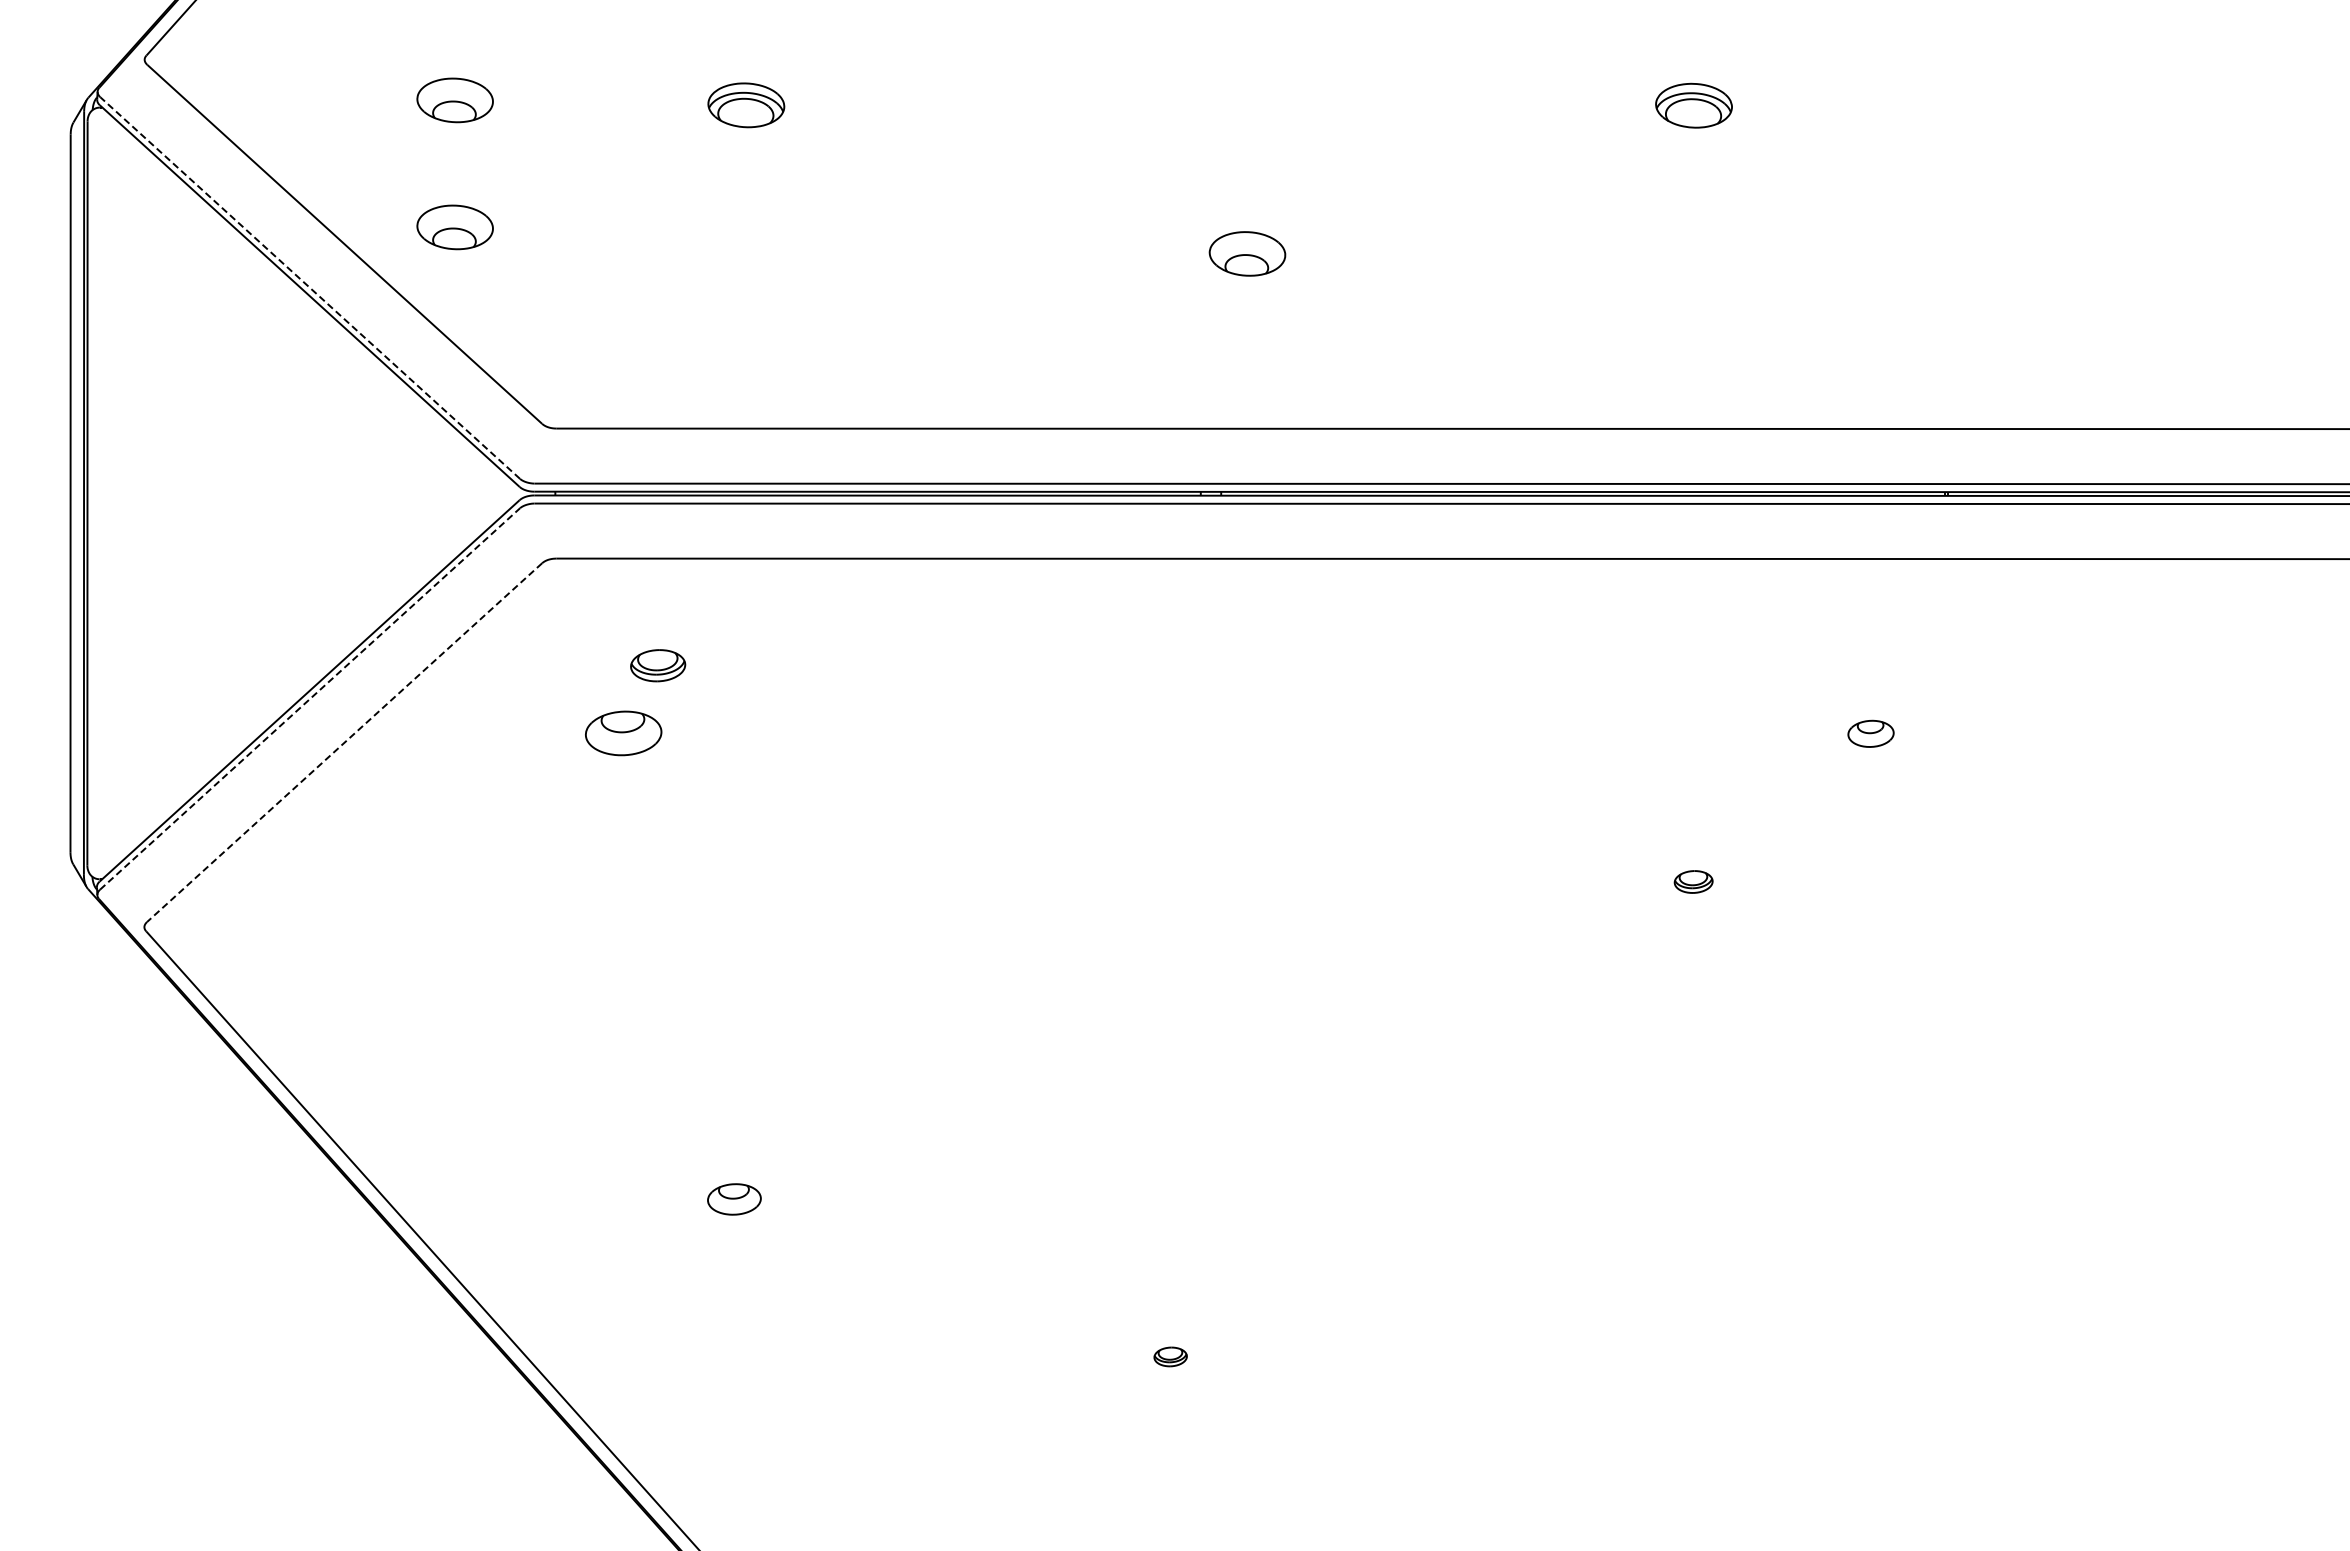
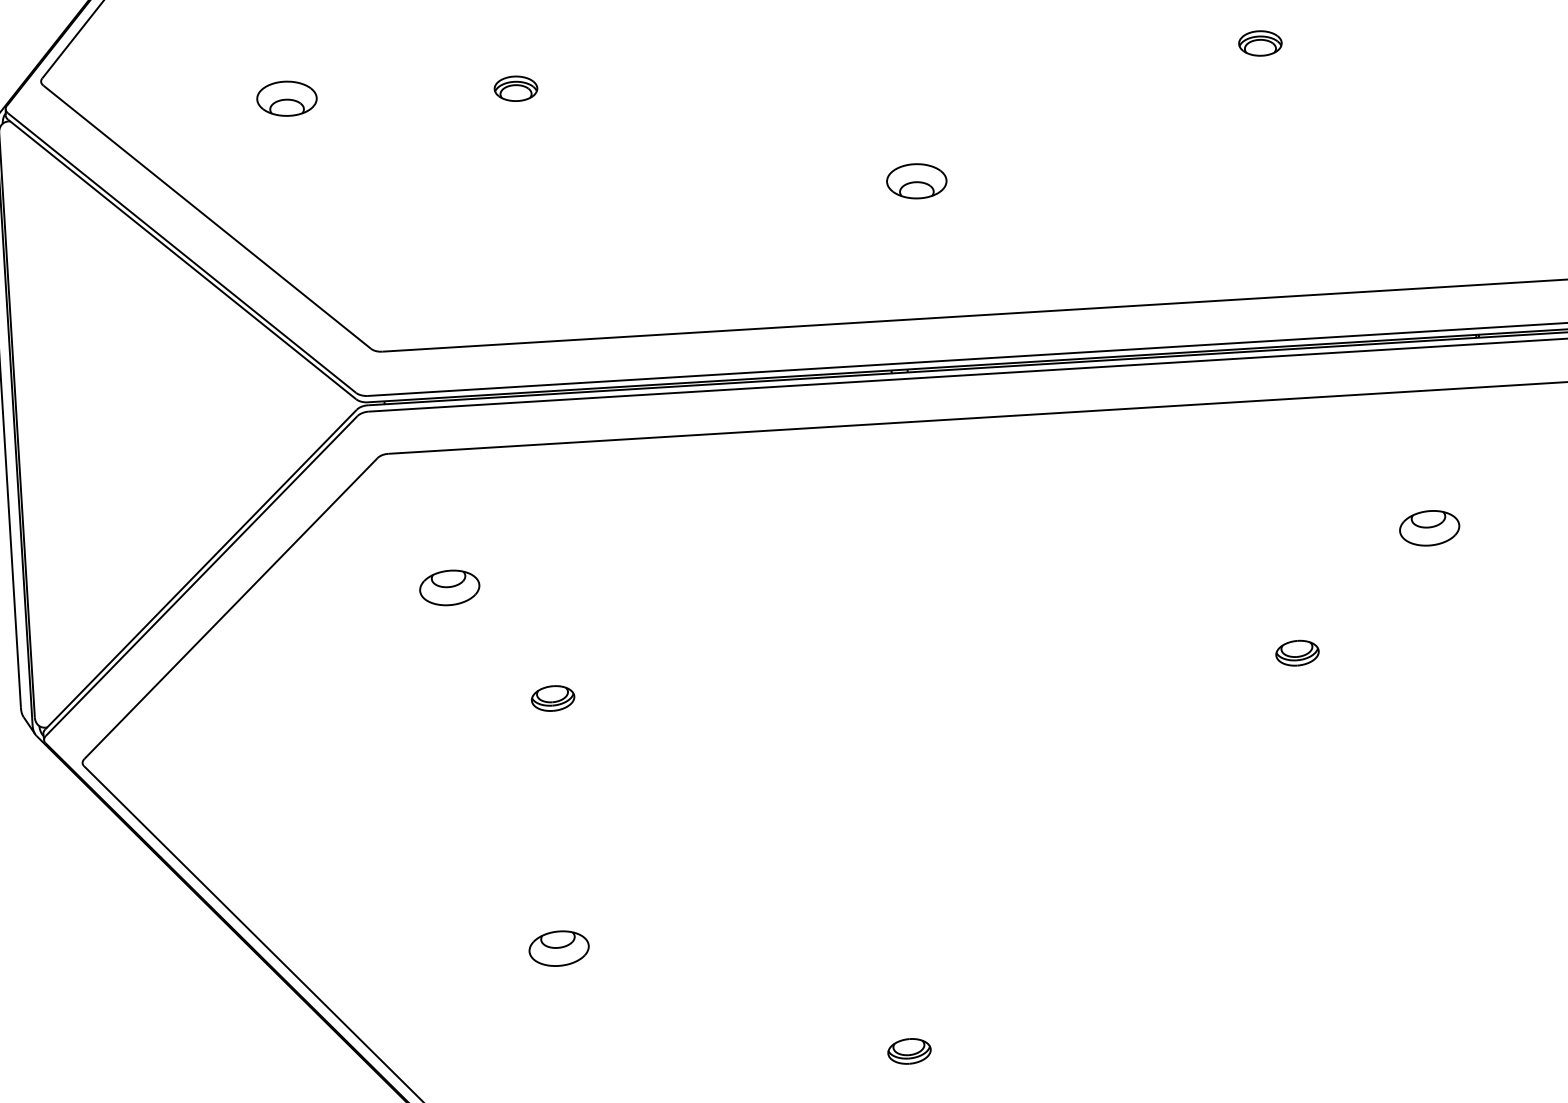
part: (746, 105) -> (516, 88), size x0.71
part: (1693, 105) -> (1259, 43), size x0.71
part: (454, 227) -> (292, 198), removed
line: (310, 288) -> (182, 253), dashed -> solid
part: (658, 665) -> (553, 698), moved
line: (310, 698) -> (202, 575), dashed -> solid
part: (1870, 733) -> (1429, 528), size x1.67
line: (344, 742) -> (230, 608), dashed -> solid
part: (1693, 881) -> (1297, 652), size x1.43
part: (734, 1199) -> (559, 948), size x1.43
part: (1170, 1356) -> (909, 1051), size x1.67

